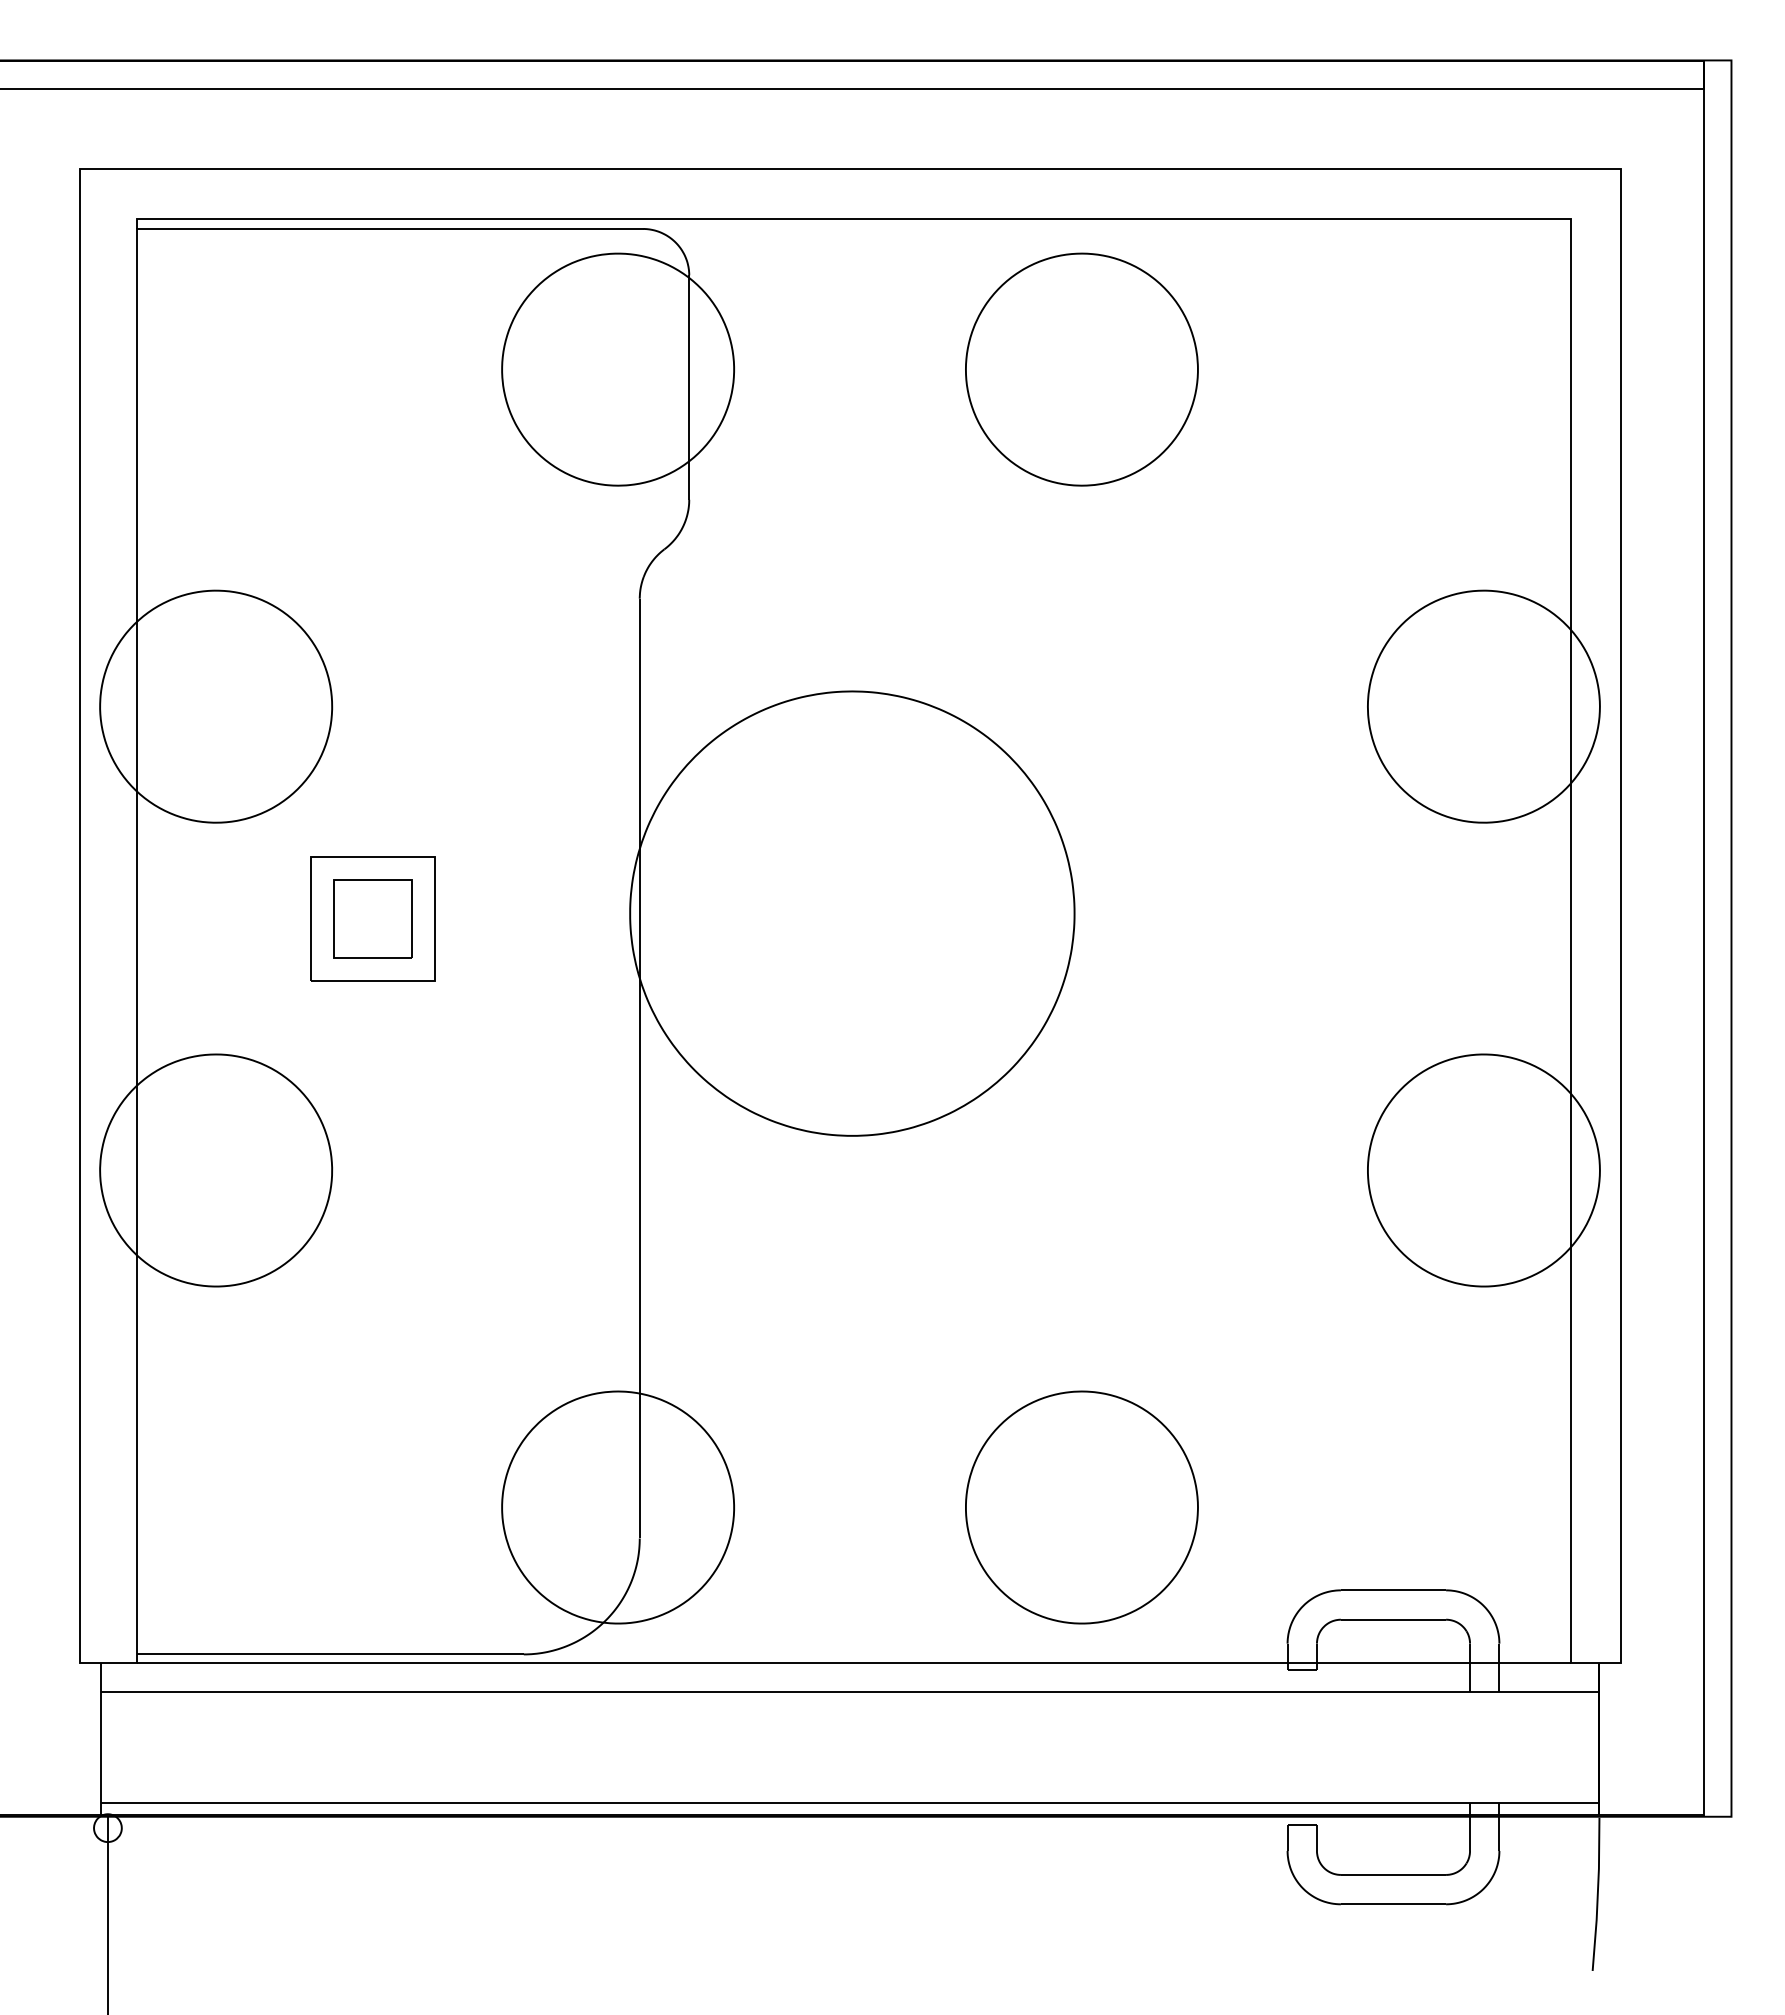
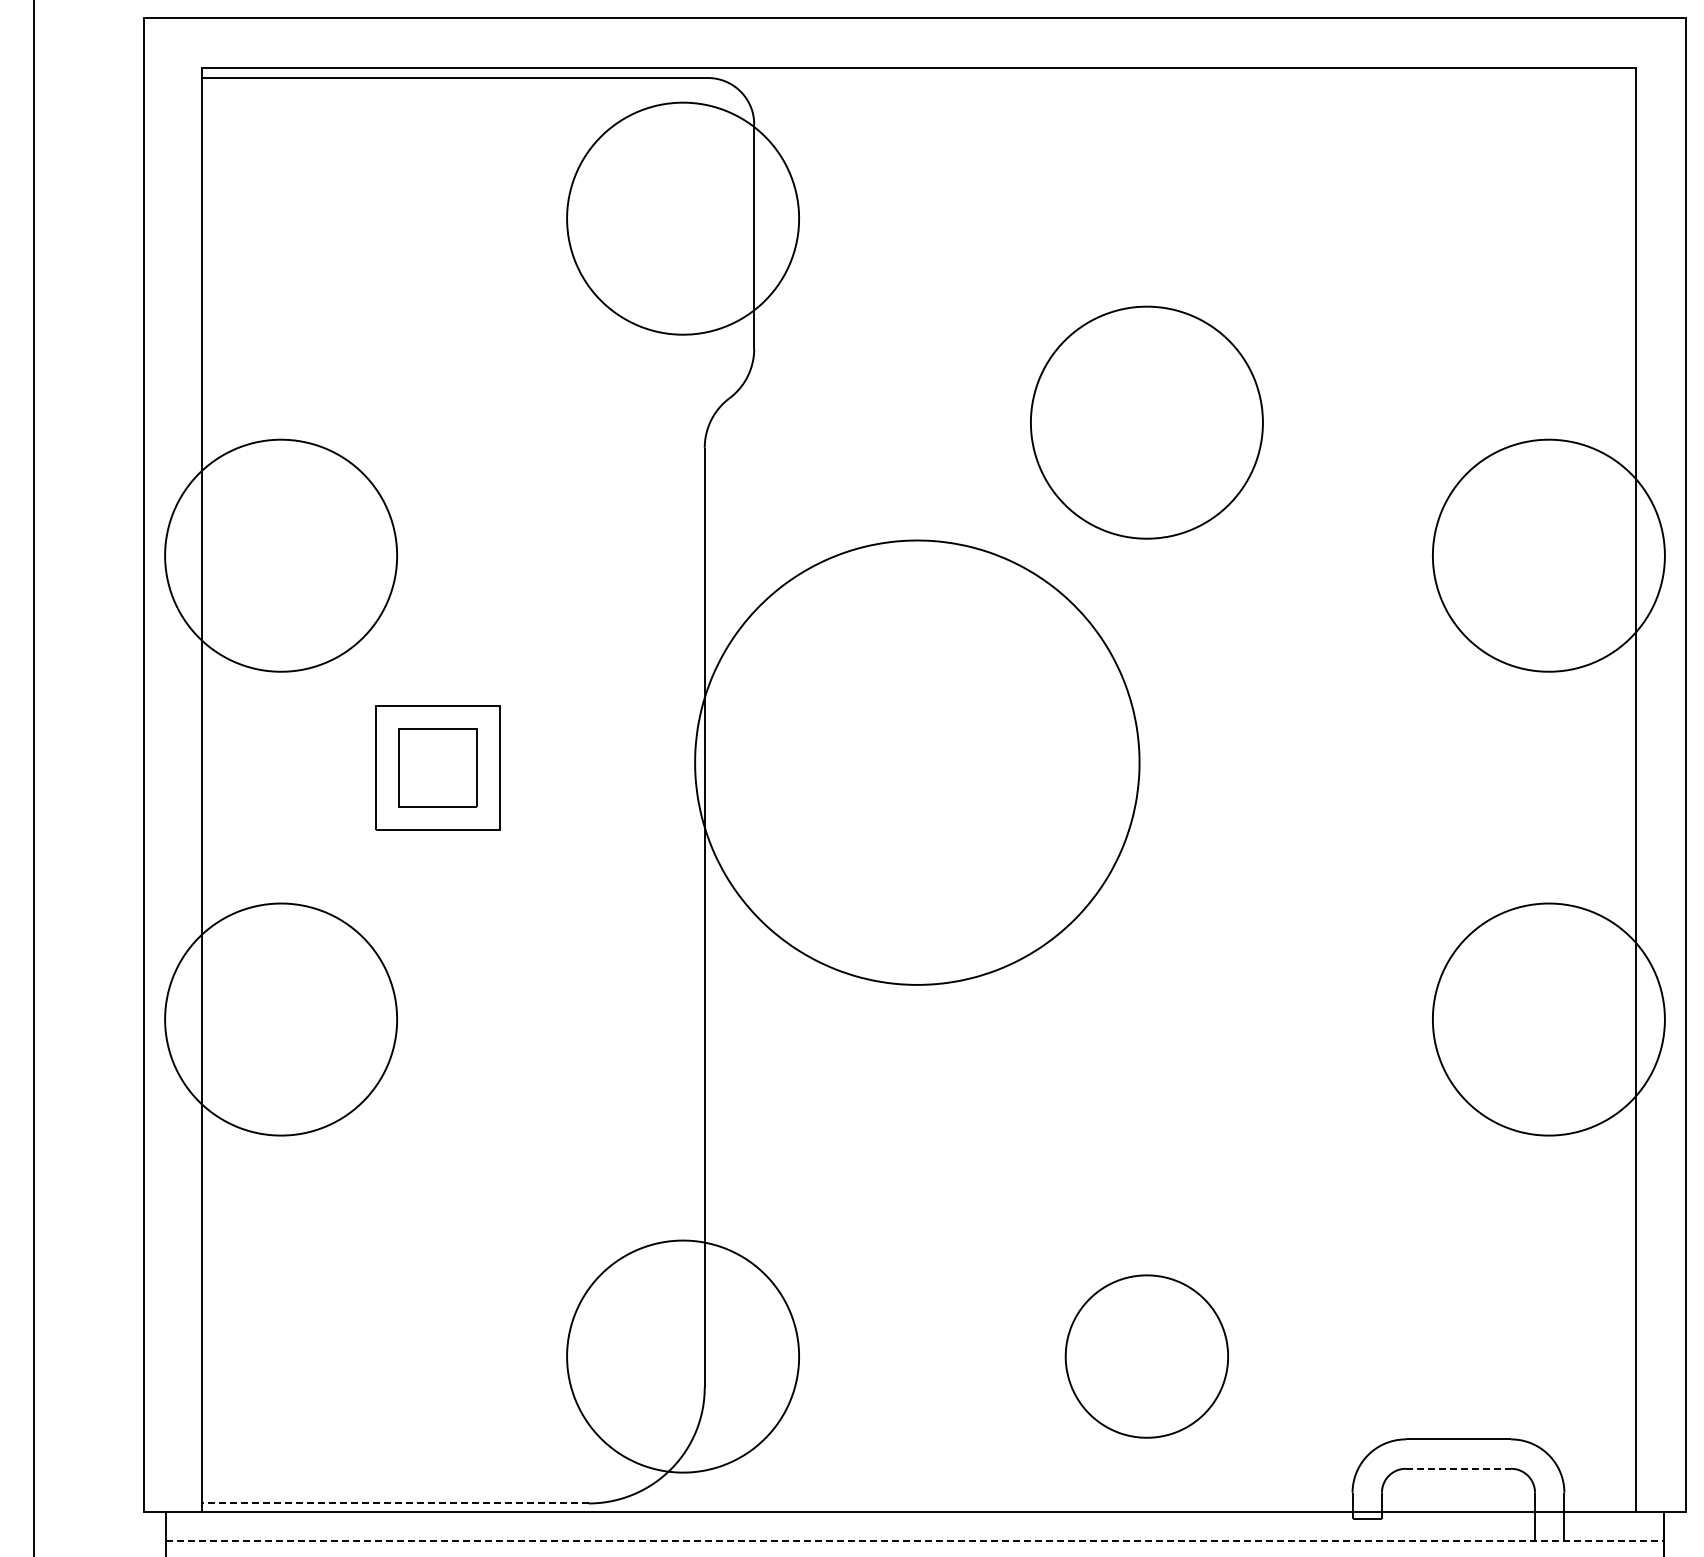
part: (1081, 369) -> (1146, 422), moved
part: (1081, 1507) -> (1146, 1356), size x0.7
line: (1393, 1619) -> (1458, 1468), solid -> dashed
line: (330, 1654) -> (395, 1503), solid -> dashed
line: (850, 1691) -> (915, 1540), solid -> dashed

